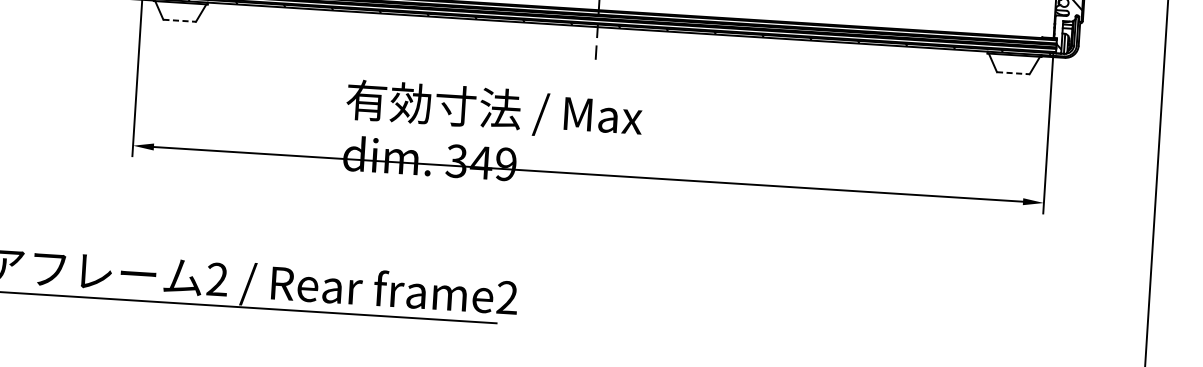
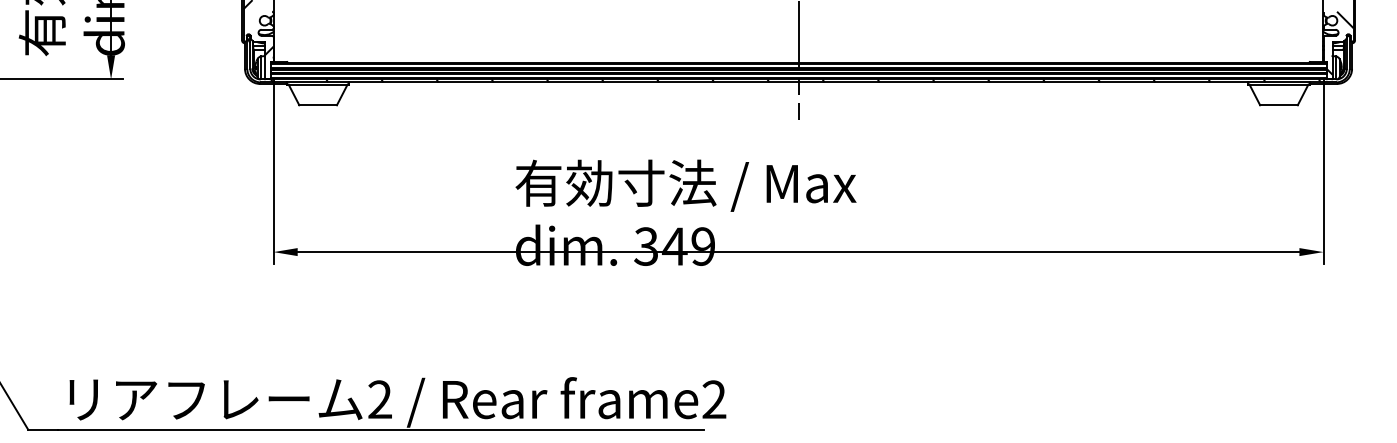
line: (180, 20) -> (318, 105), dashed -> solid
line: (1012, 73) -> (1278, 105), dashed -> solid

